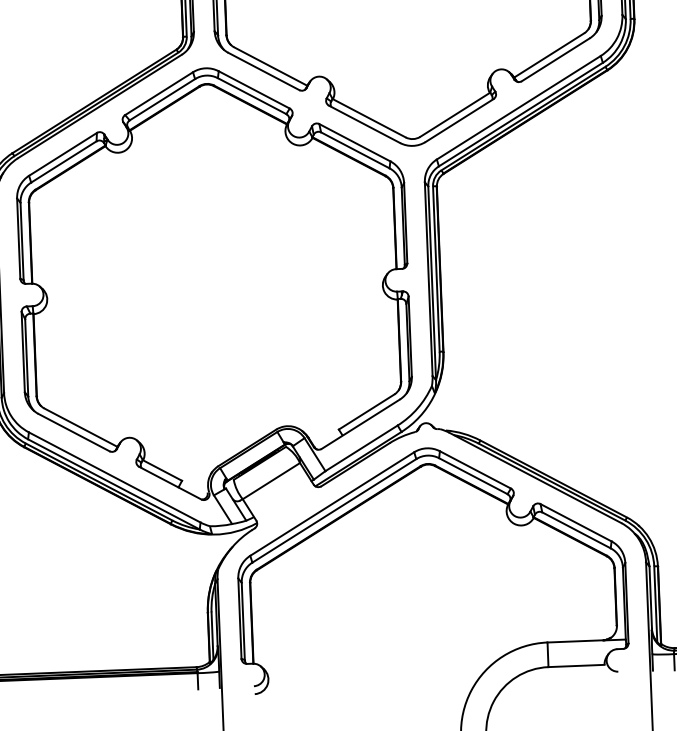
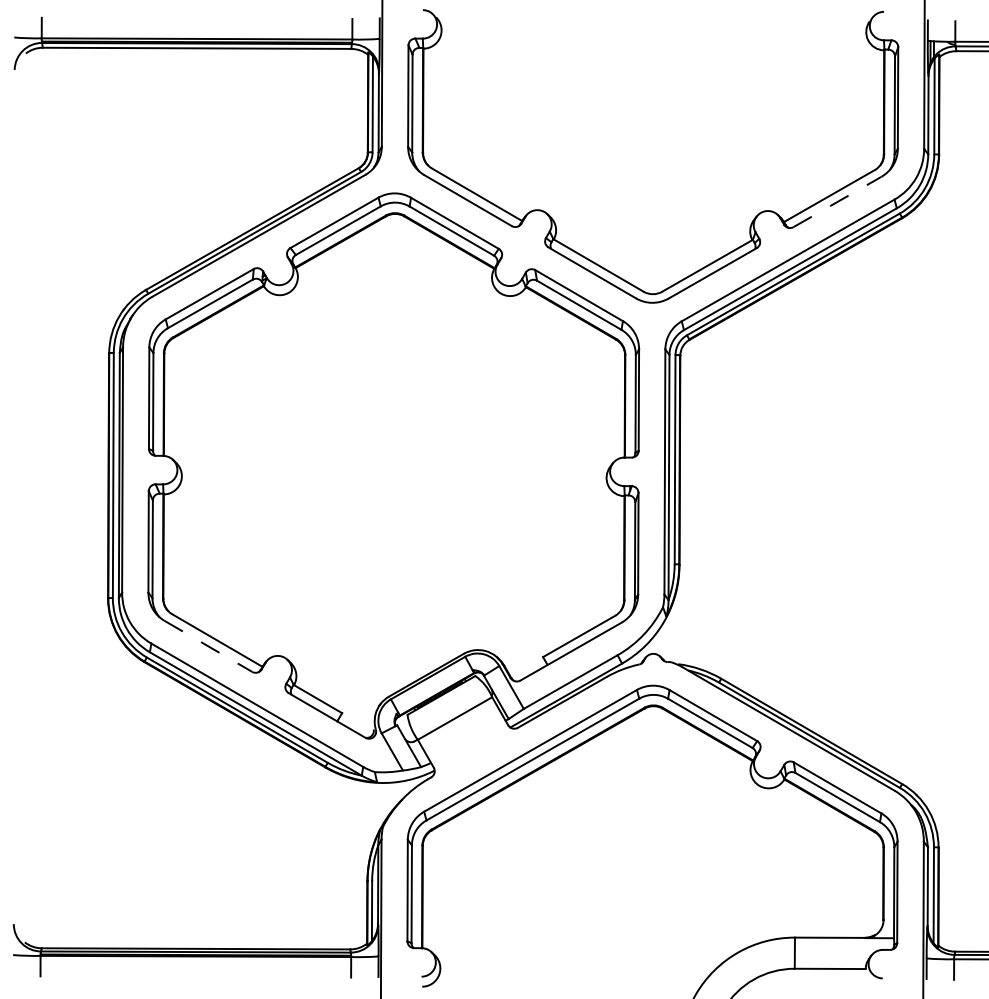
line: (555, 59) -> (837, 201), solid -> dashed
line: (74, 432) -> (208, 646), solid -> dashed

